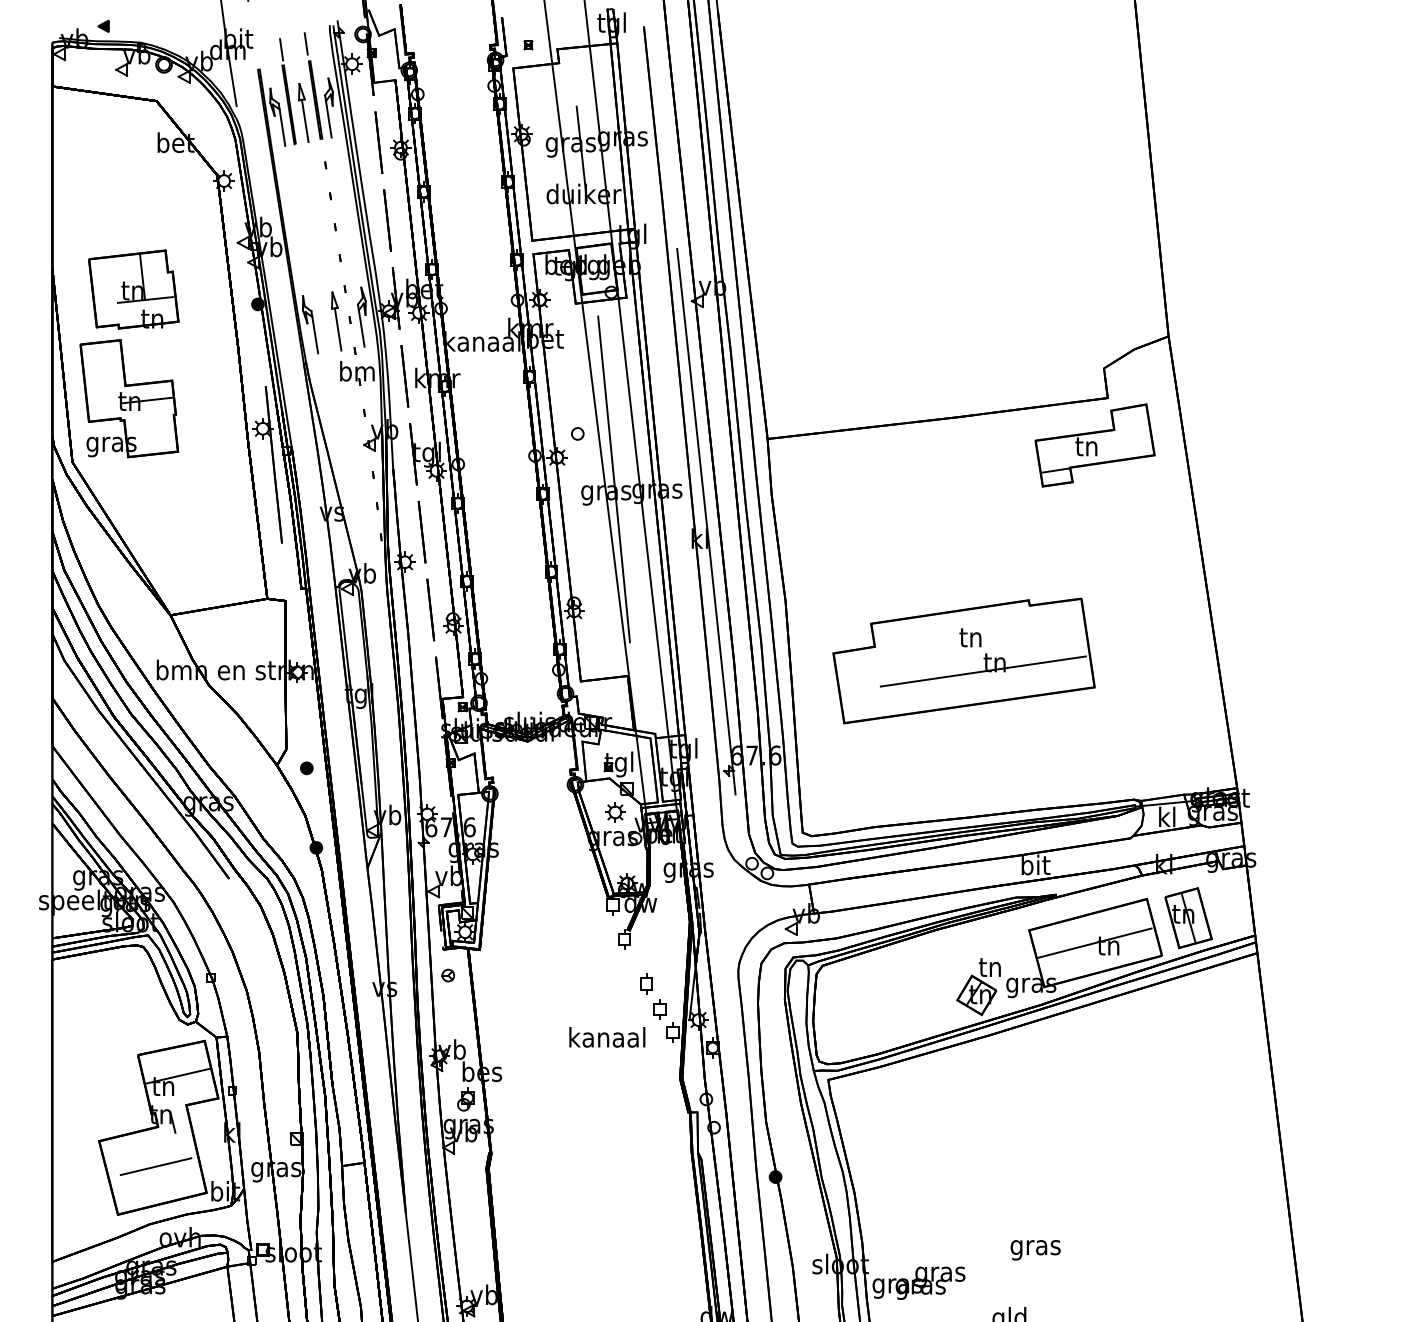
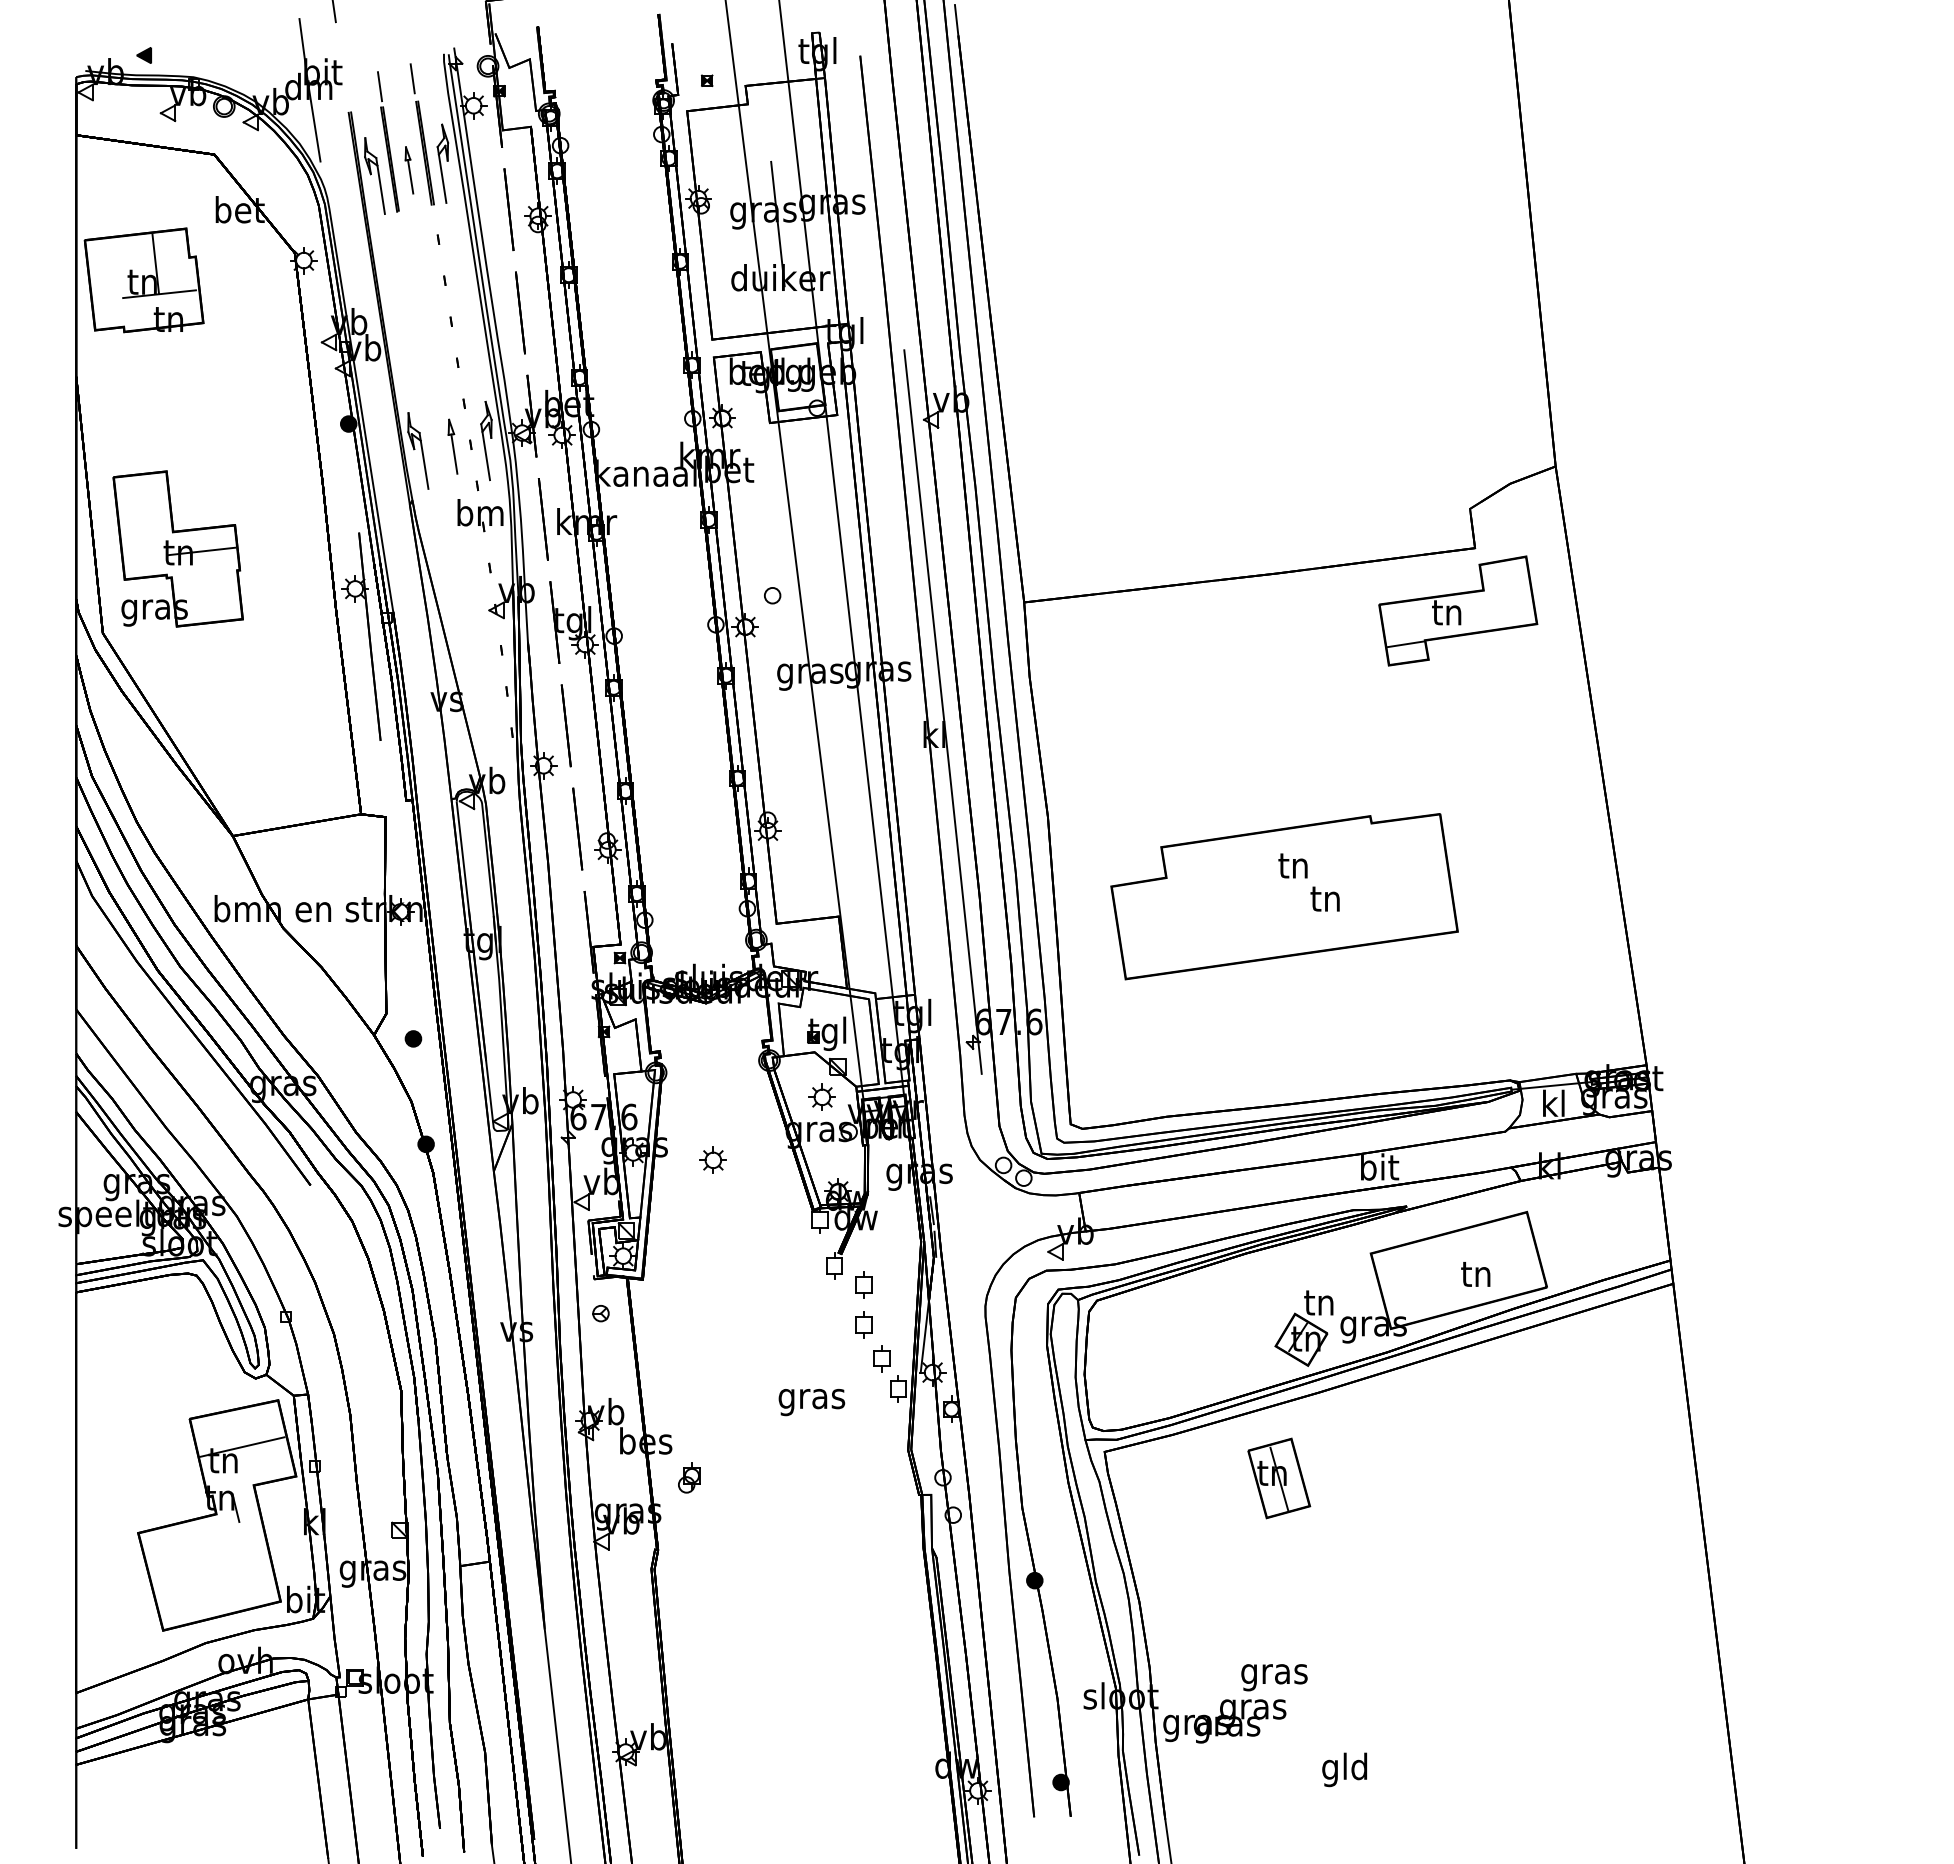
part: (303, 113) -> (409, 170), size x0.6
part: (133, 289) -> (143, 280), moved
part: (336, 321) -> (452, 446), size x0.7
line: (613, 479) -> (820, 655), removed
line: (983, 671) -> (1310, 910), removed
part: (532, 859) -> (712, 1159), added
part: (1188, 918) -> (1279, 1478), moved
line: (1095, 943) -> (1458, 1270), removed
part: (646, 953) -> (863, 1284), added
text: (607, 1039) -> (811, 1398), kanaal -> gras
part: (466, 1099) -> (689, 1477), moved
line: (155, 1166) -> (213, 1566), removed
text: (1035, 1250) -> (1274, 1677), moved

